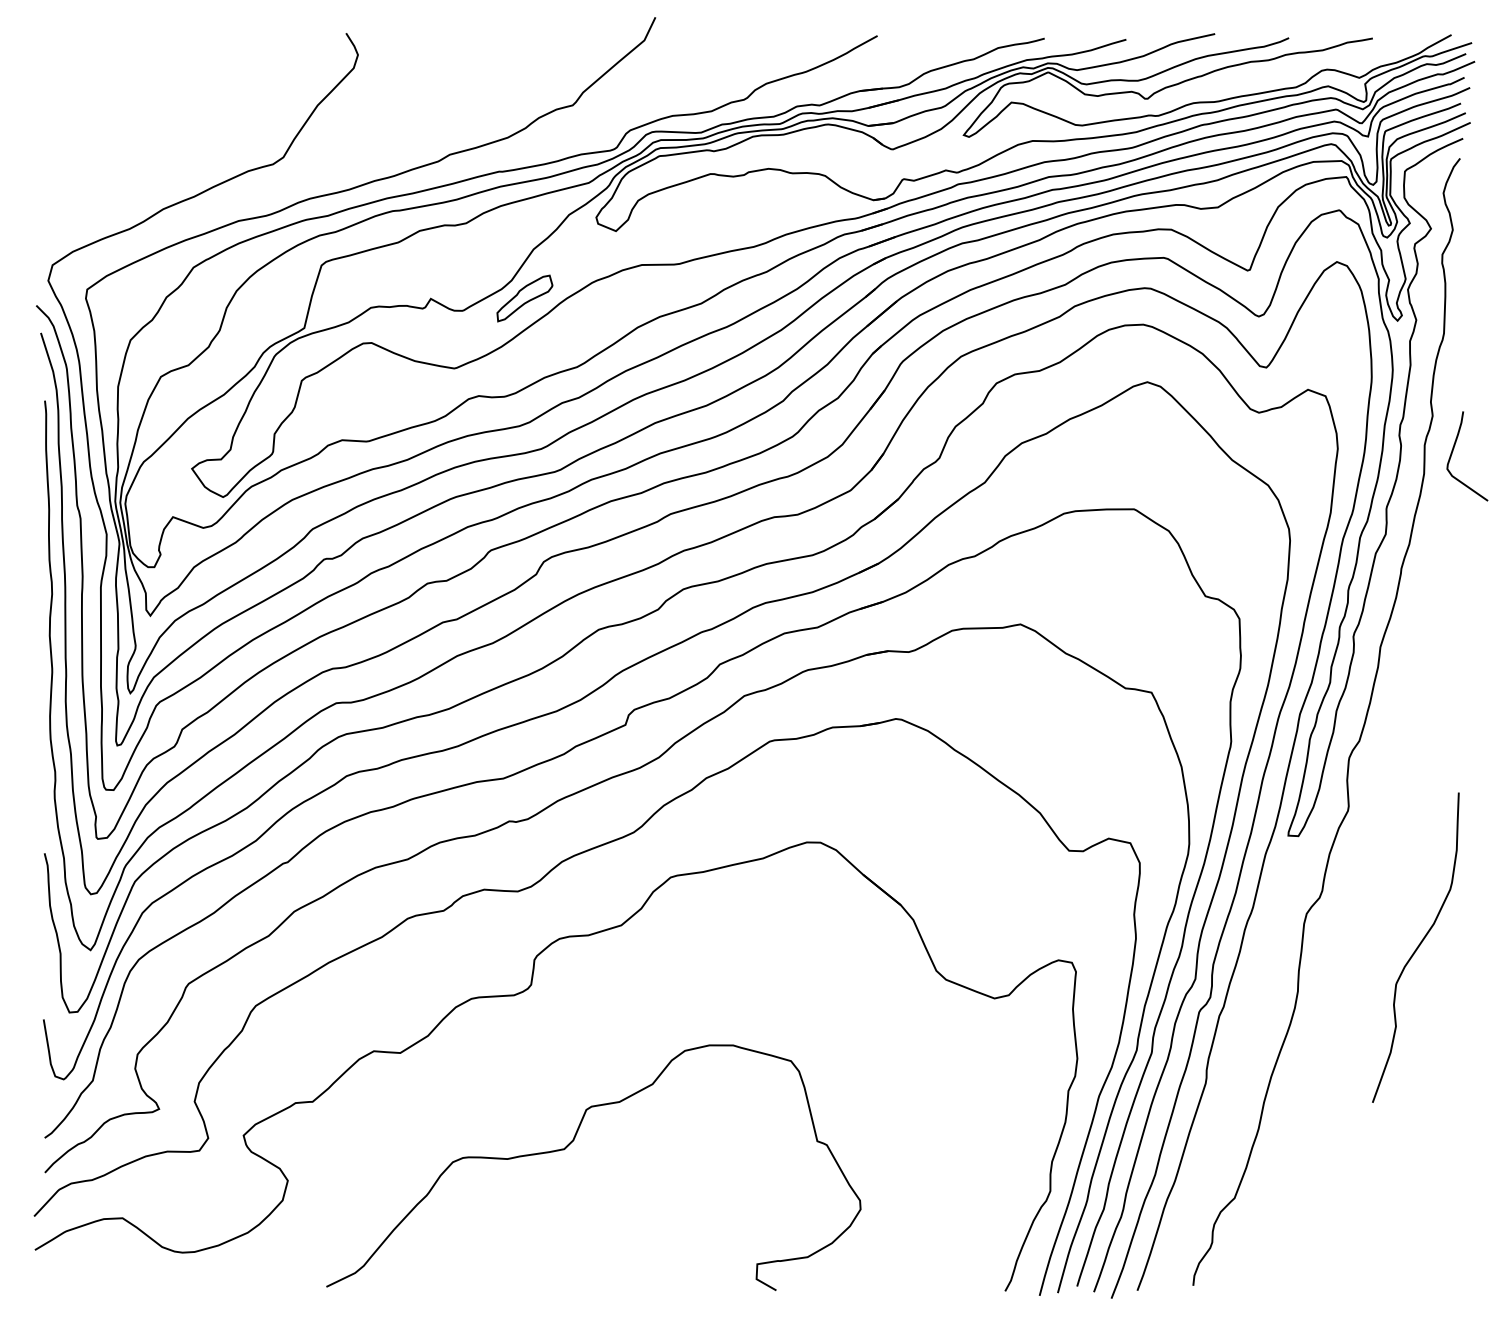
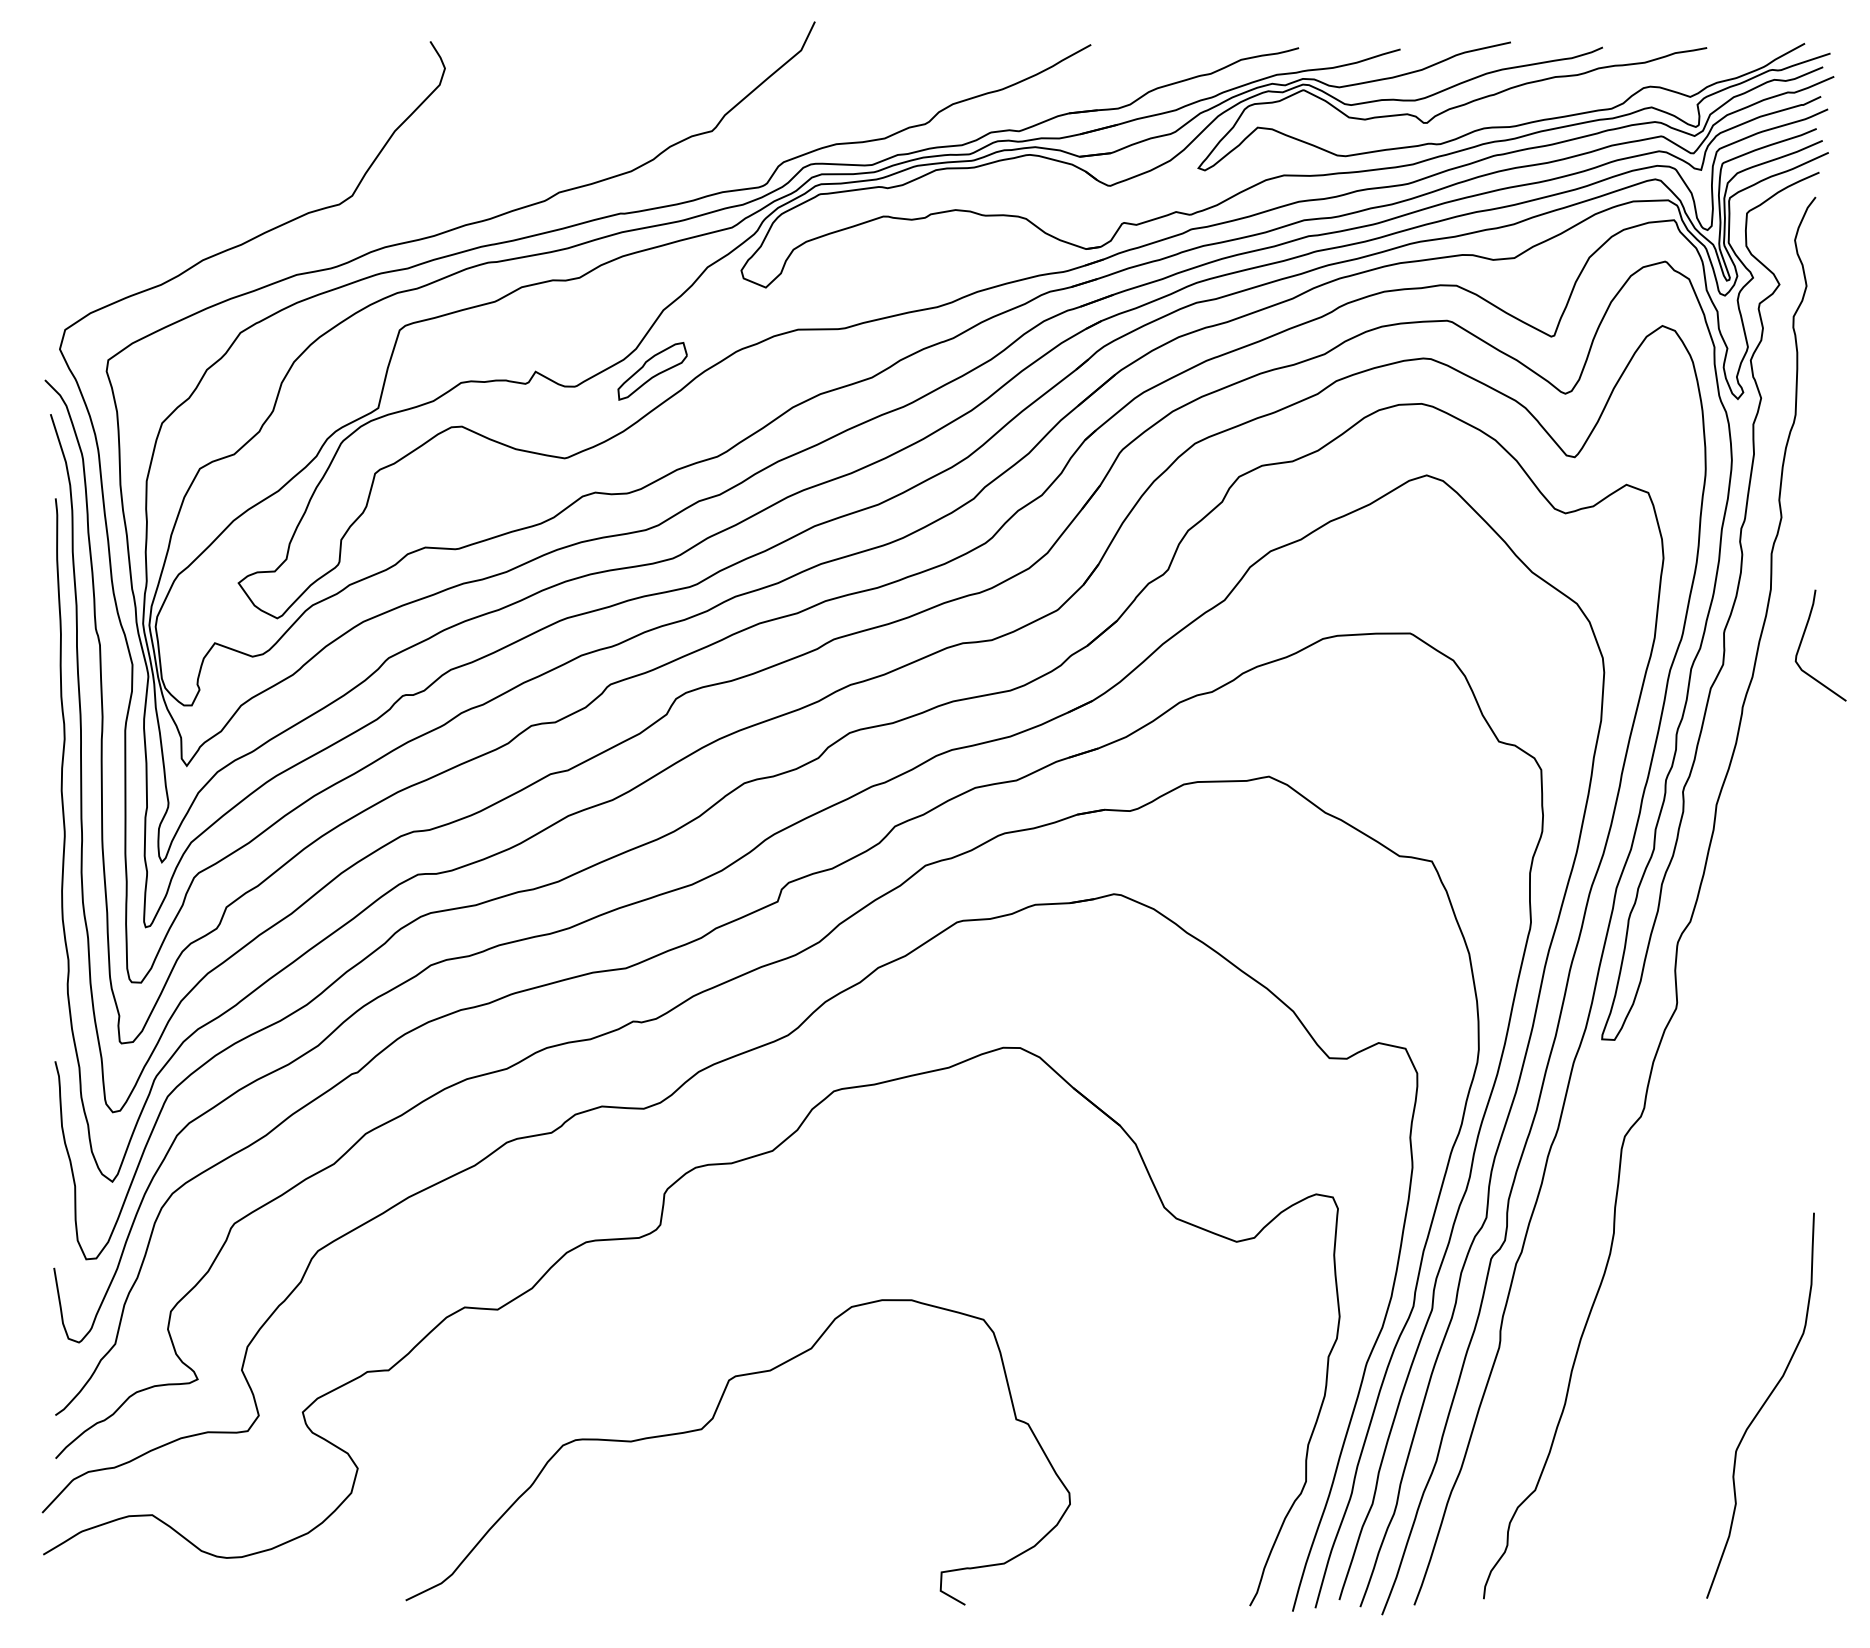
curve: (1453, 450) -> (1803, 638), moved
curve: (1416, 947) -> (1761, 1405), moved

